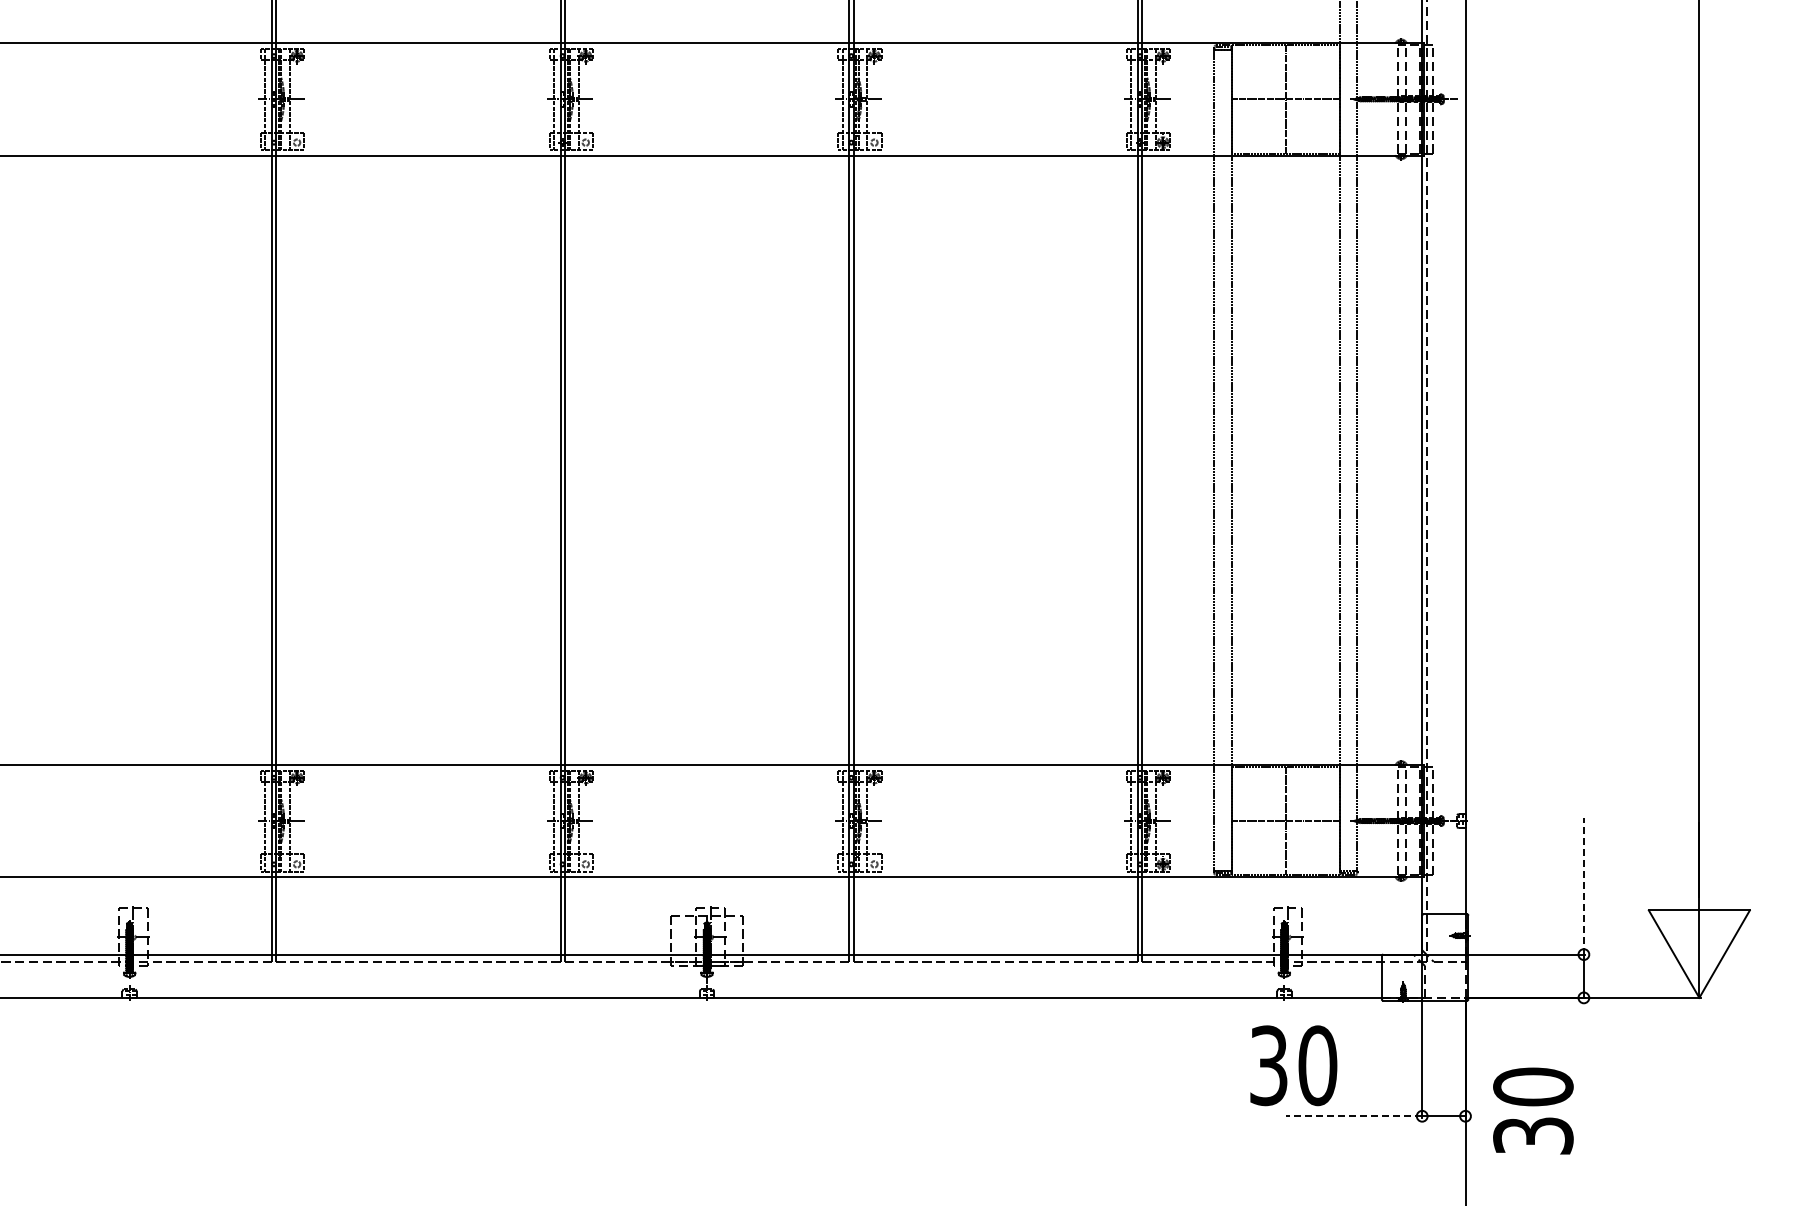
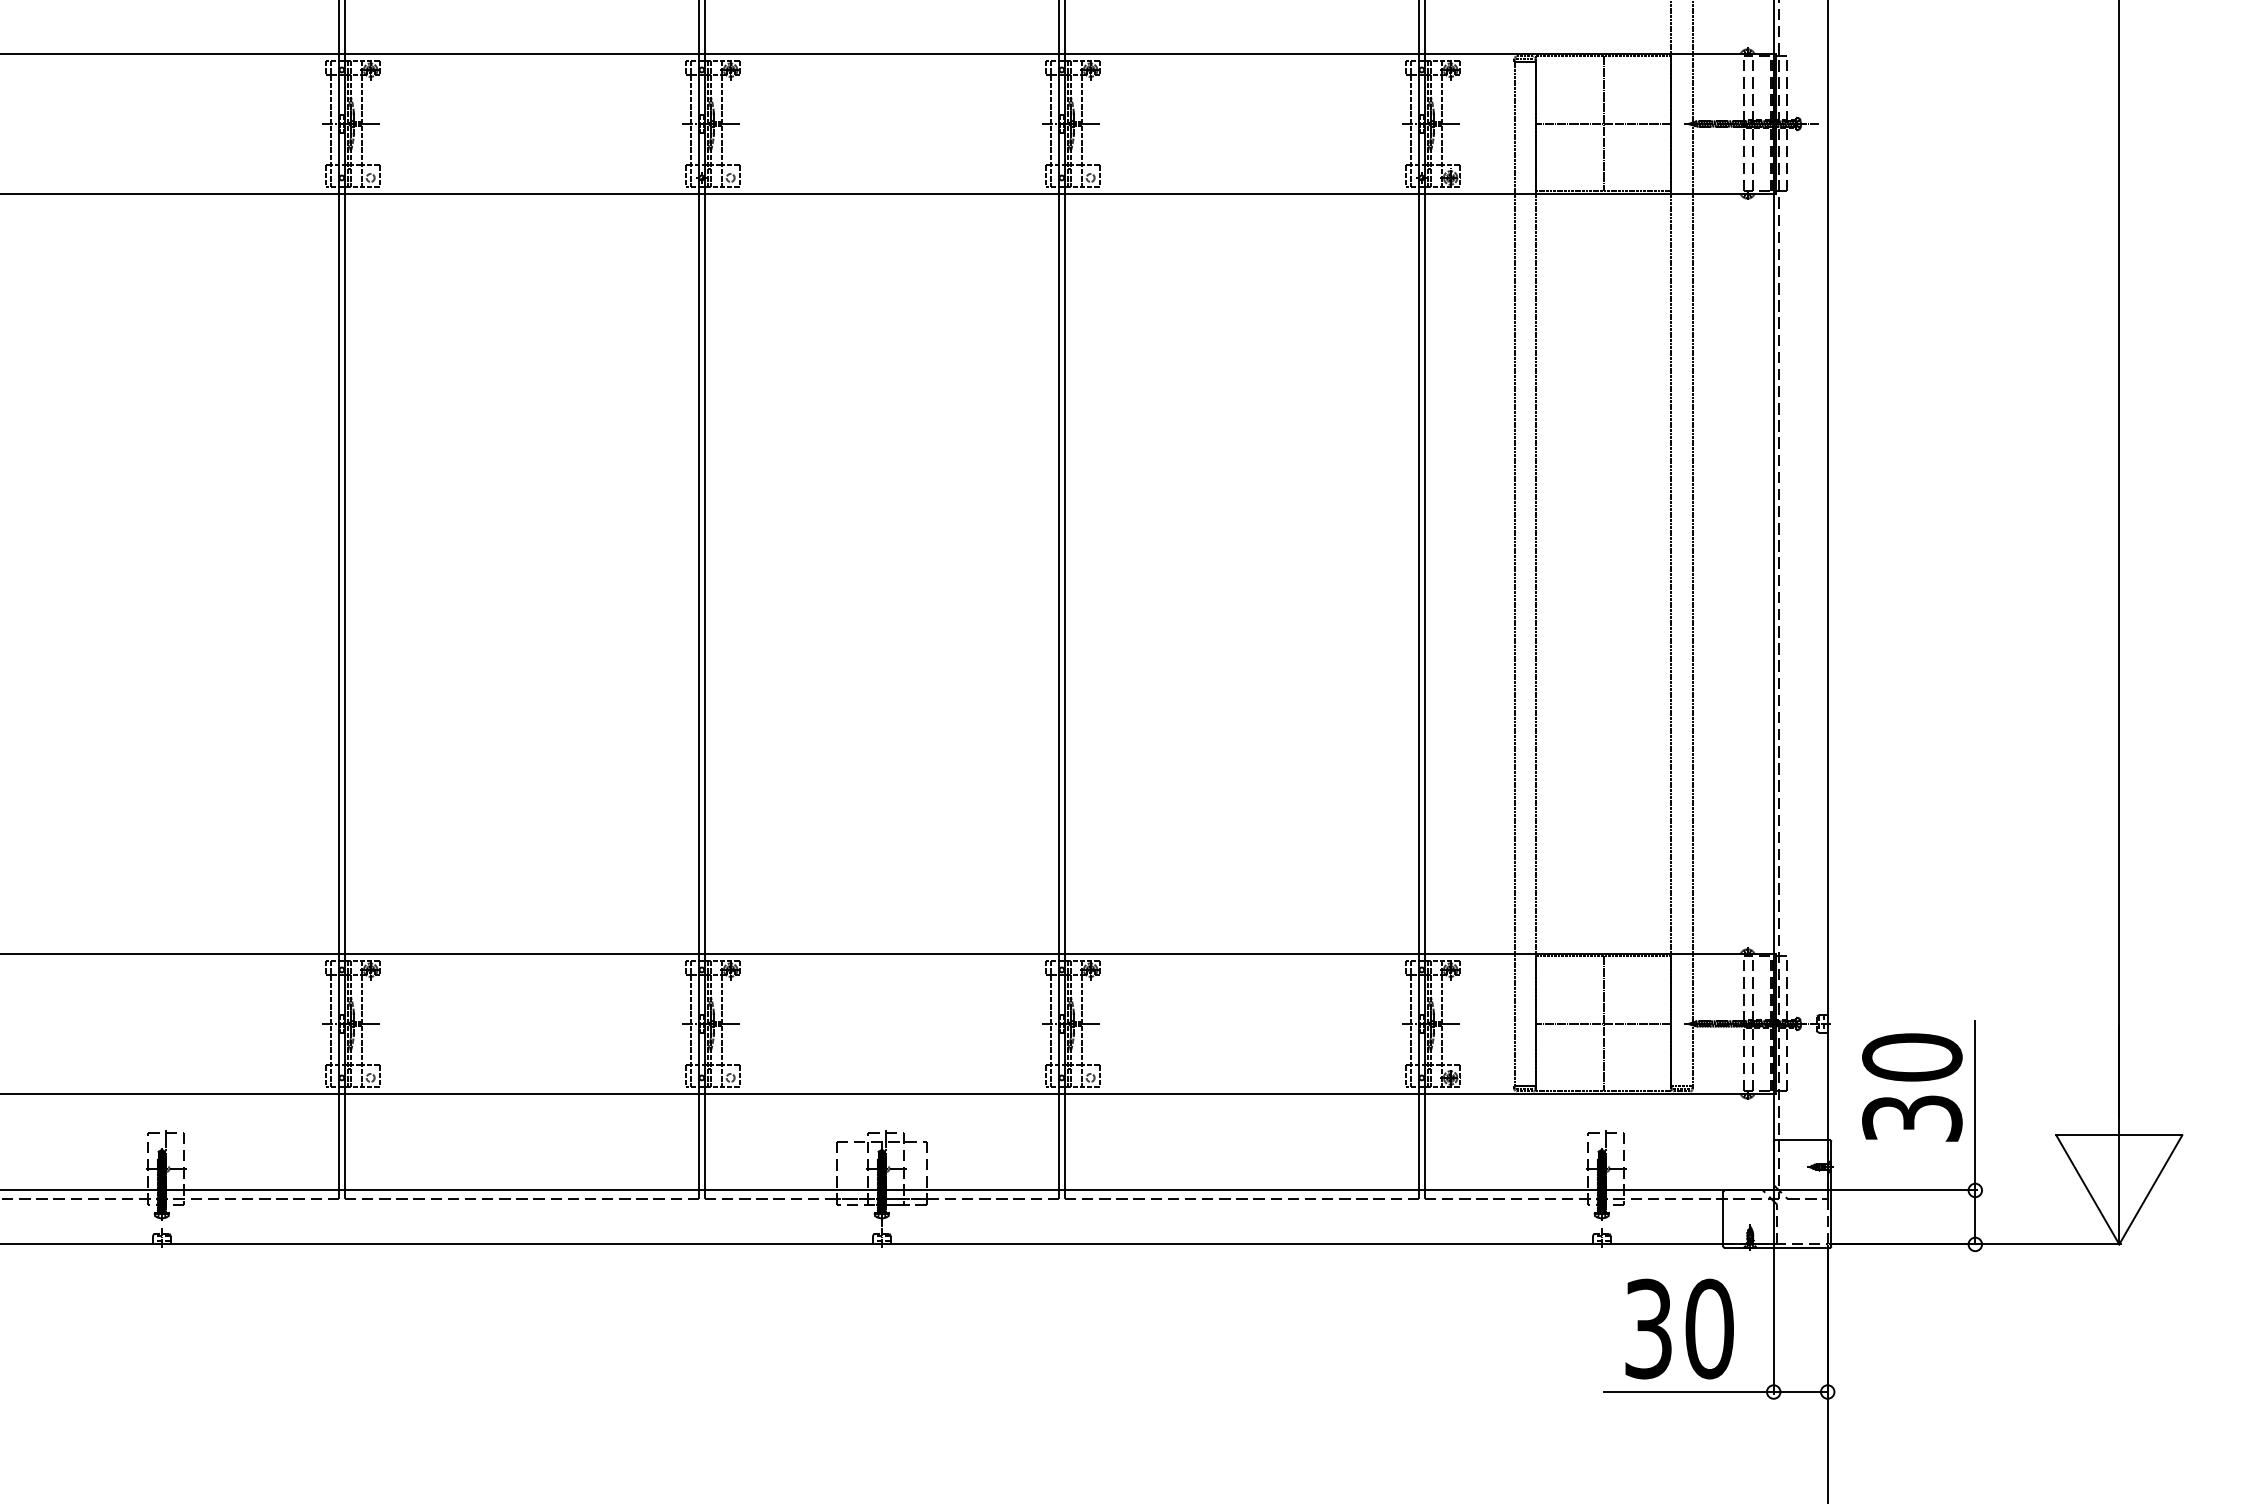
line: (1583, 886) -> (1974, 1105), dashed -> solid
text: (1293, 1065) -> (1679, 1328), moved
text: (1533, 1110) -> (1912, 1086), moved
line: (1353, 1116) -> (1688, 1392), dashed -> solid

